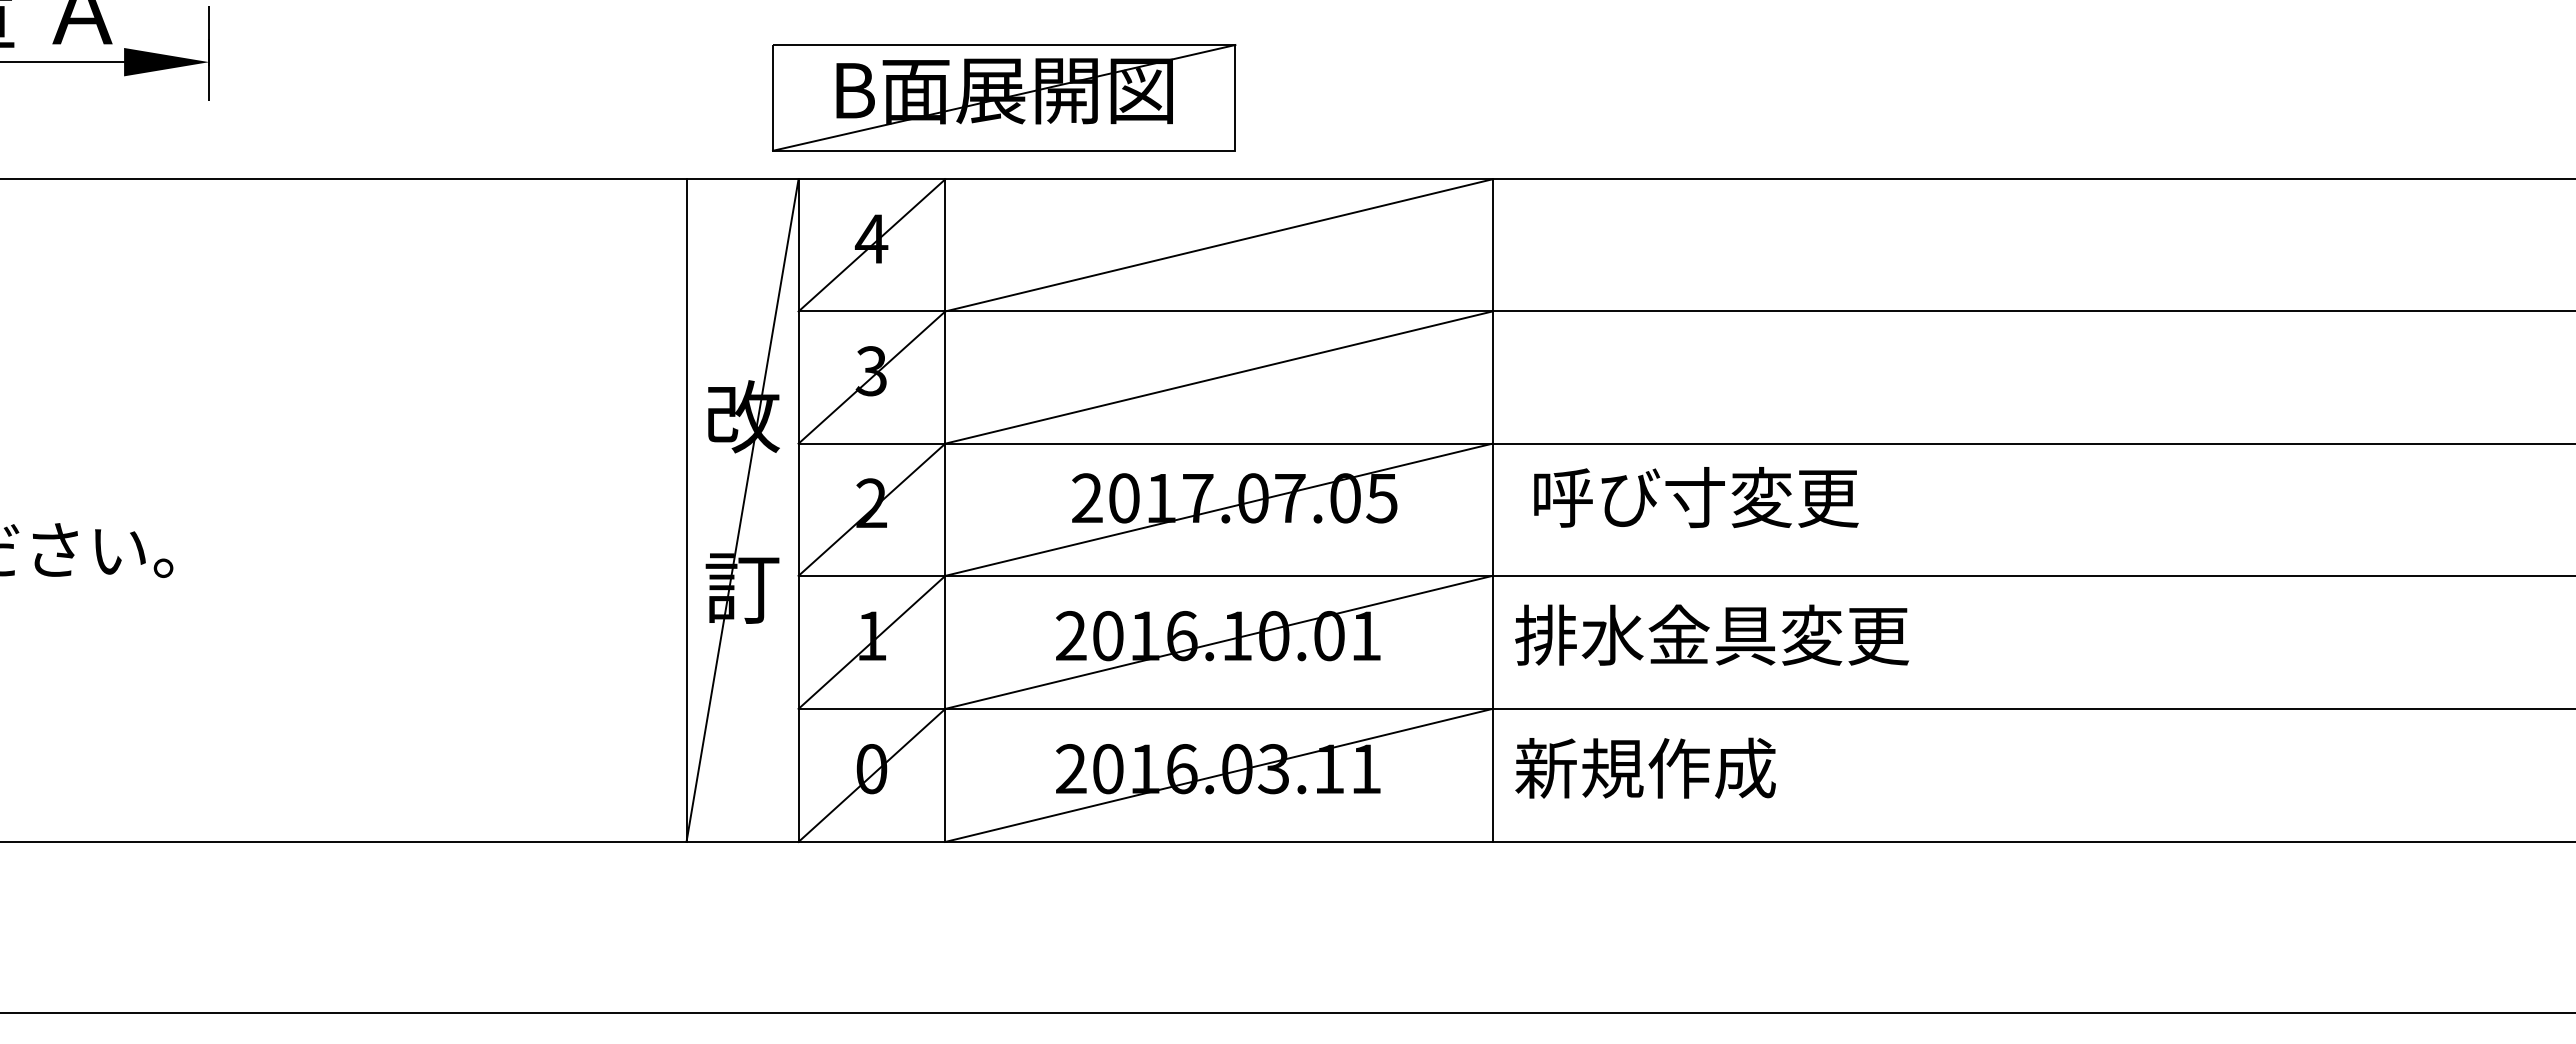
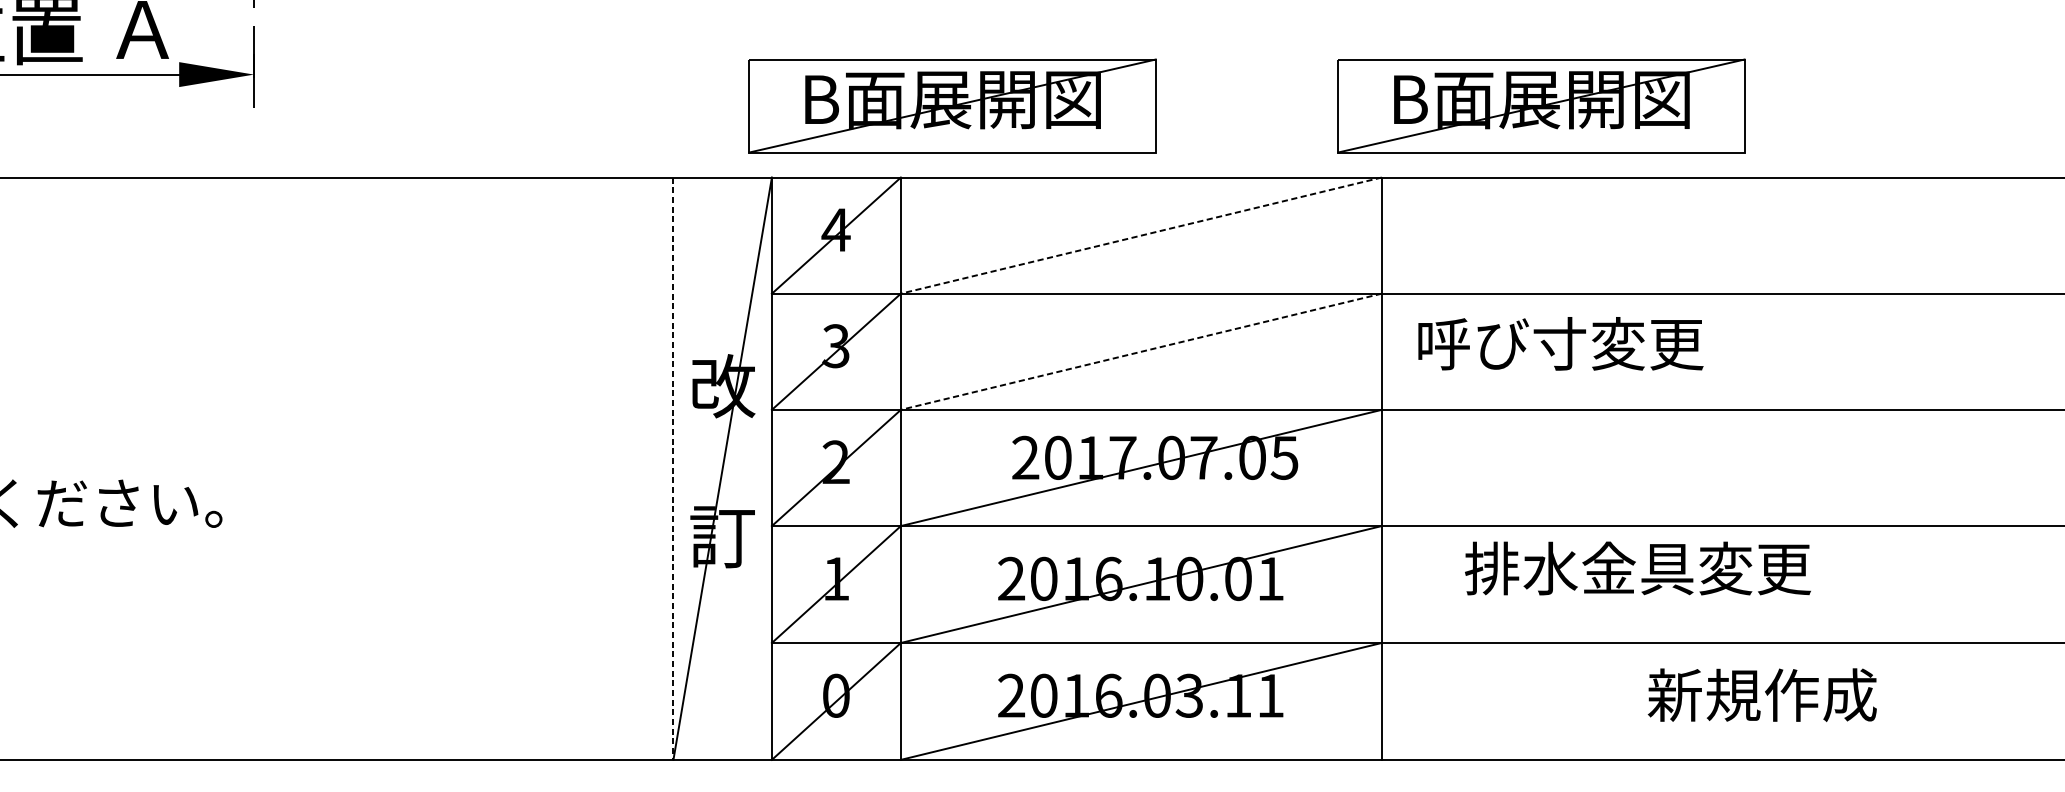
part: (1674, 97) -> (1541, 105), added
line: (1218, 245) -> (1140, 235), solid -> dashed
line: (1218, 377) -> (1140, 351), solid -> dashed
text: (1696, 497) -> (1561, 343), moved
line: (686, 511) -> (673, 469), solid -> dashed
text: (1712, 634) -> (1638, 567), moved
text: (1645, 767) -> (1762, 694), moved

